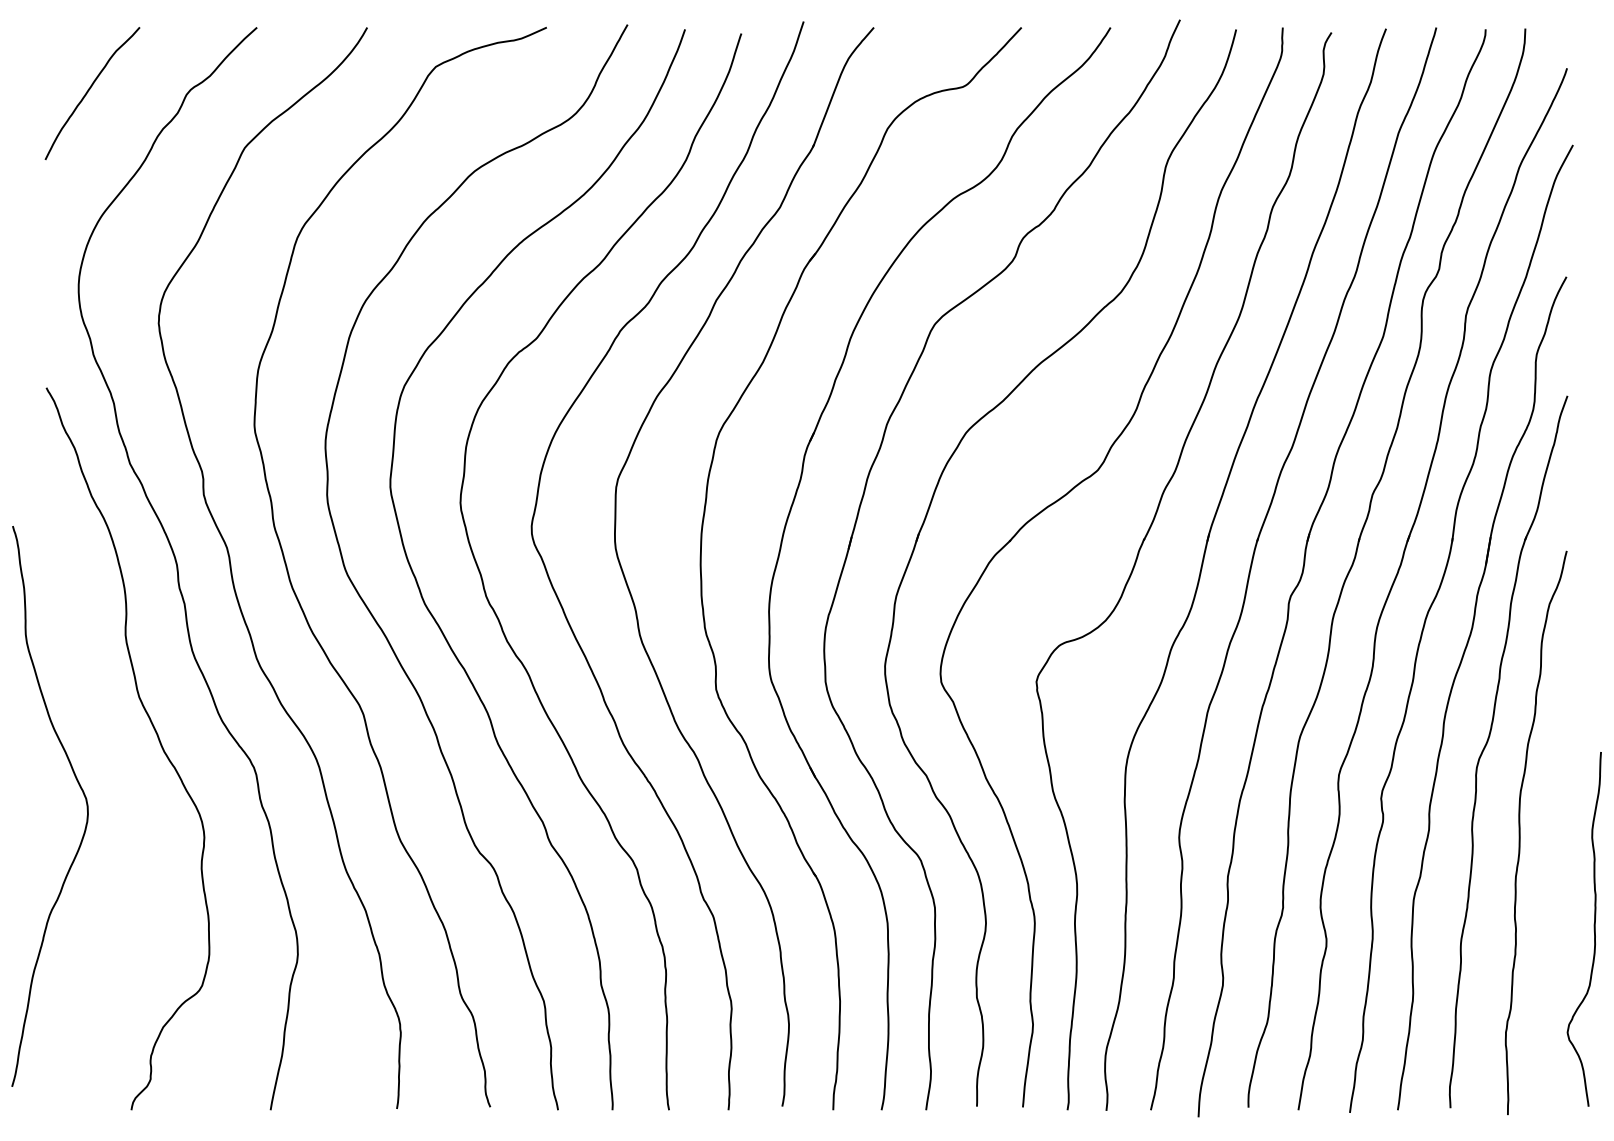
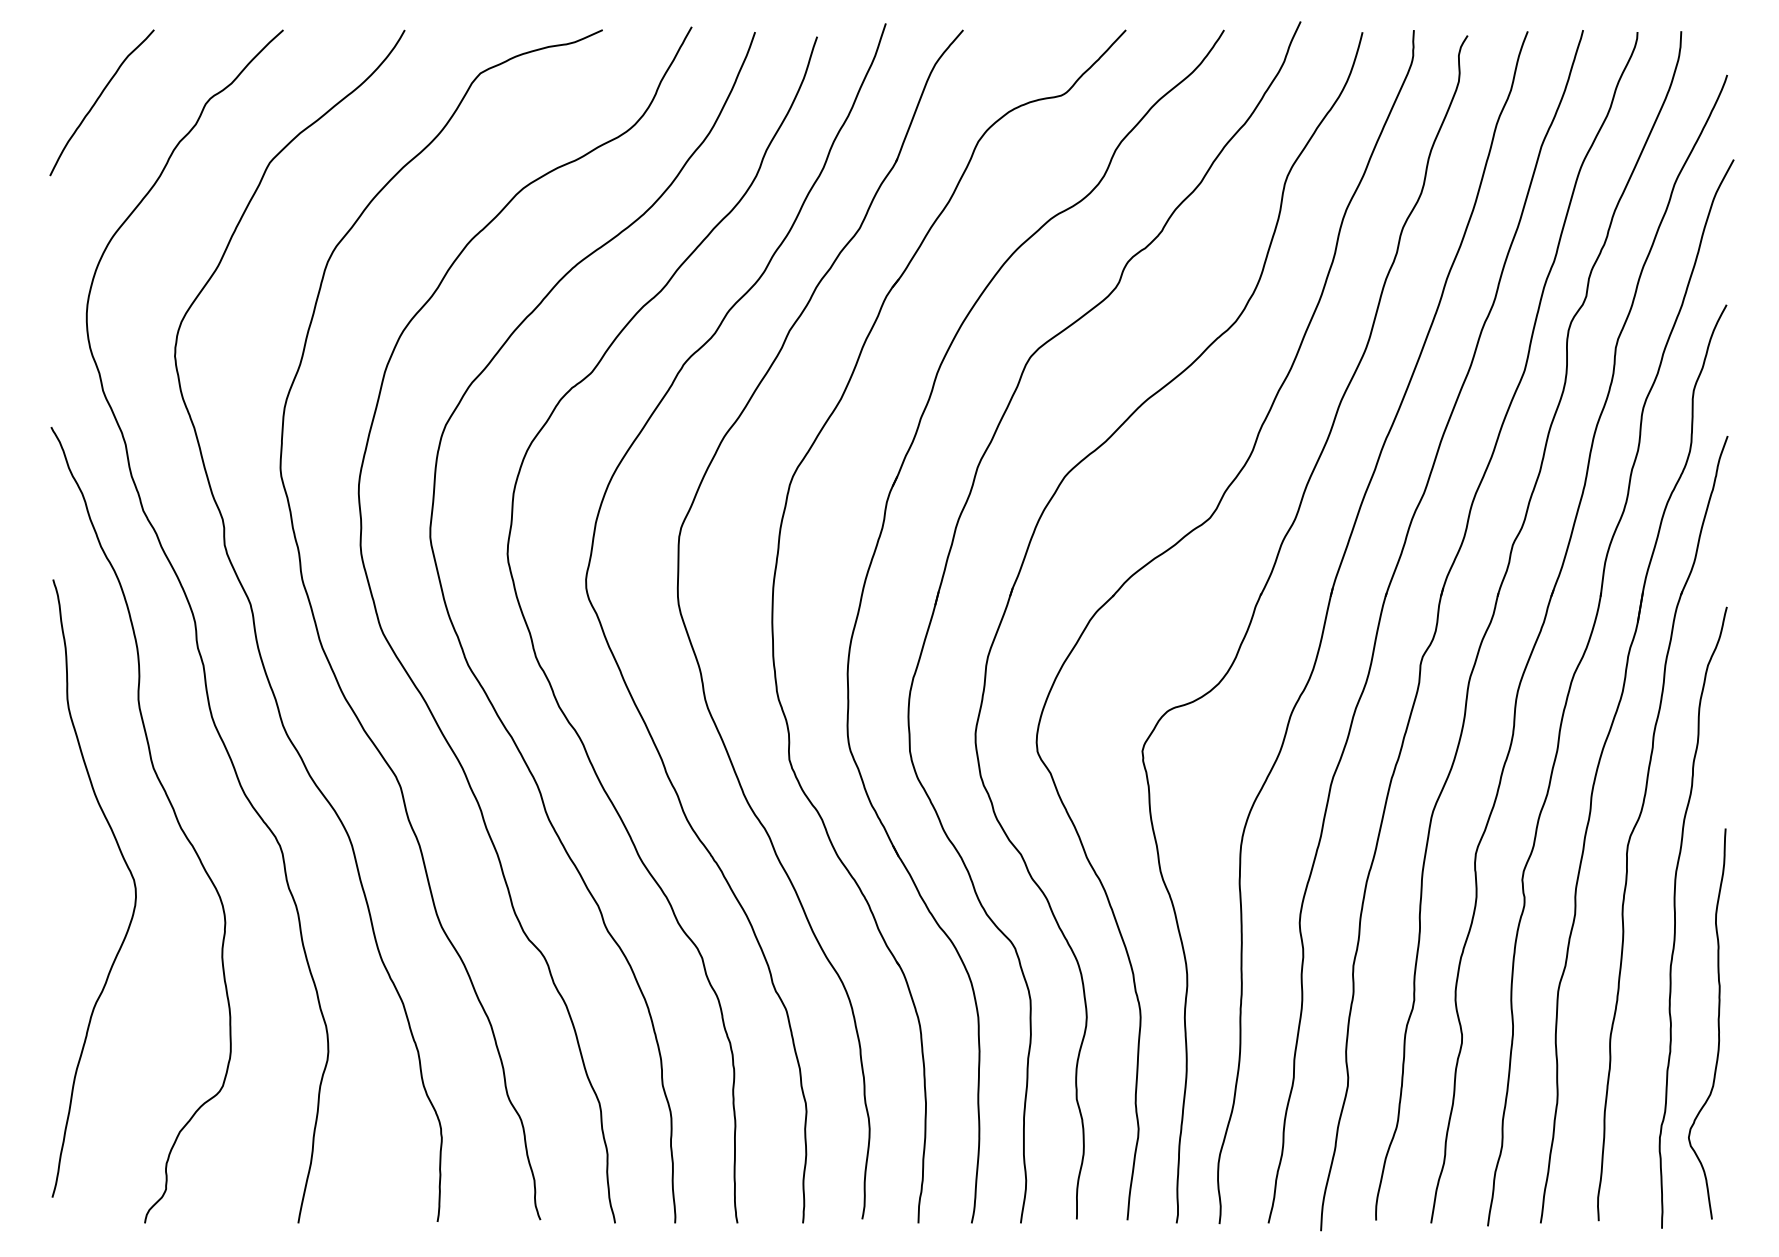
curve: (81, 790) -> (128, 870), moved
curve: (1593, 928) -> (1717, 1023), moved

